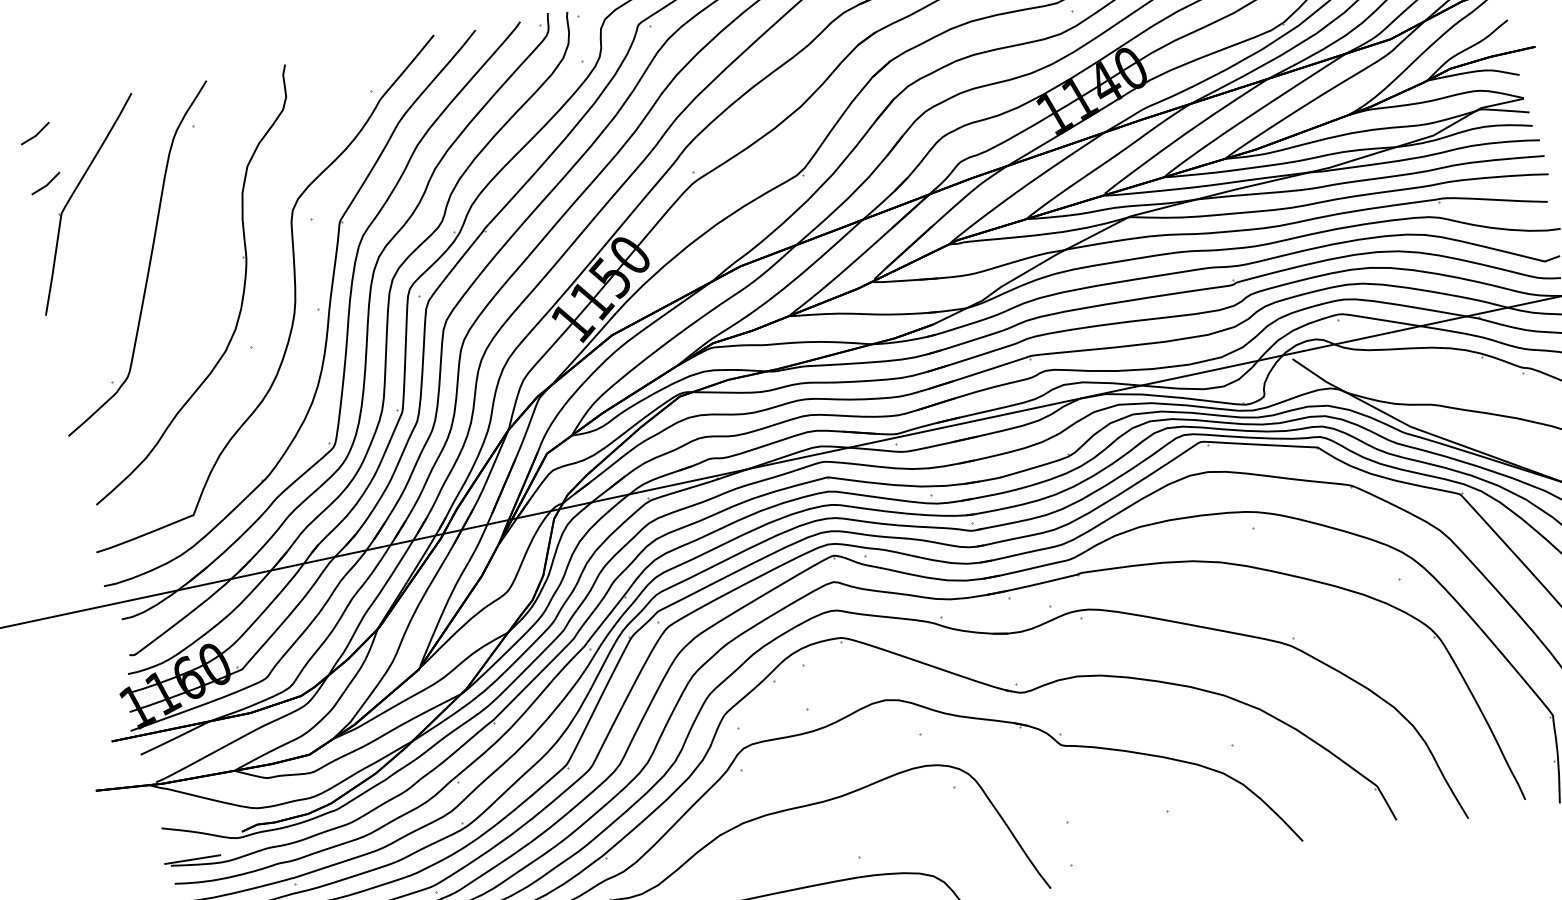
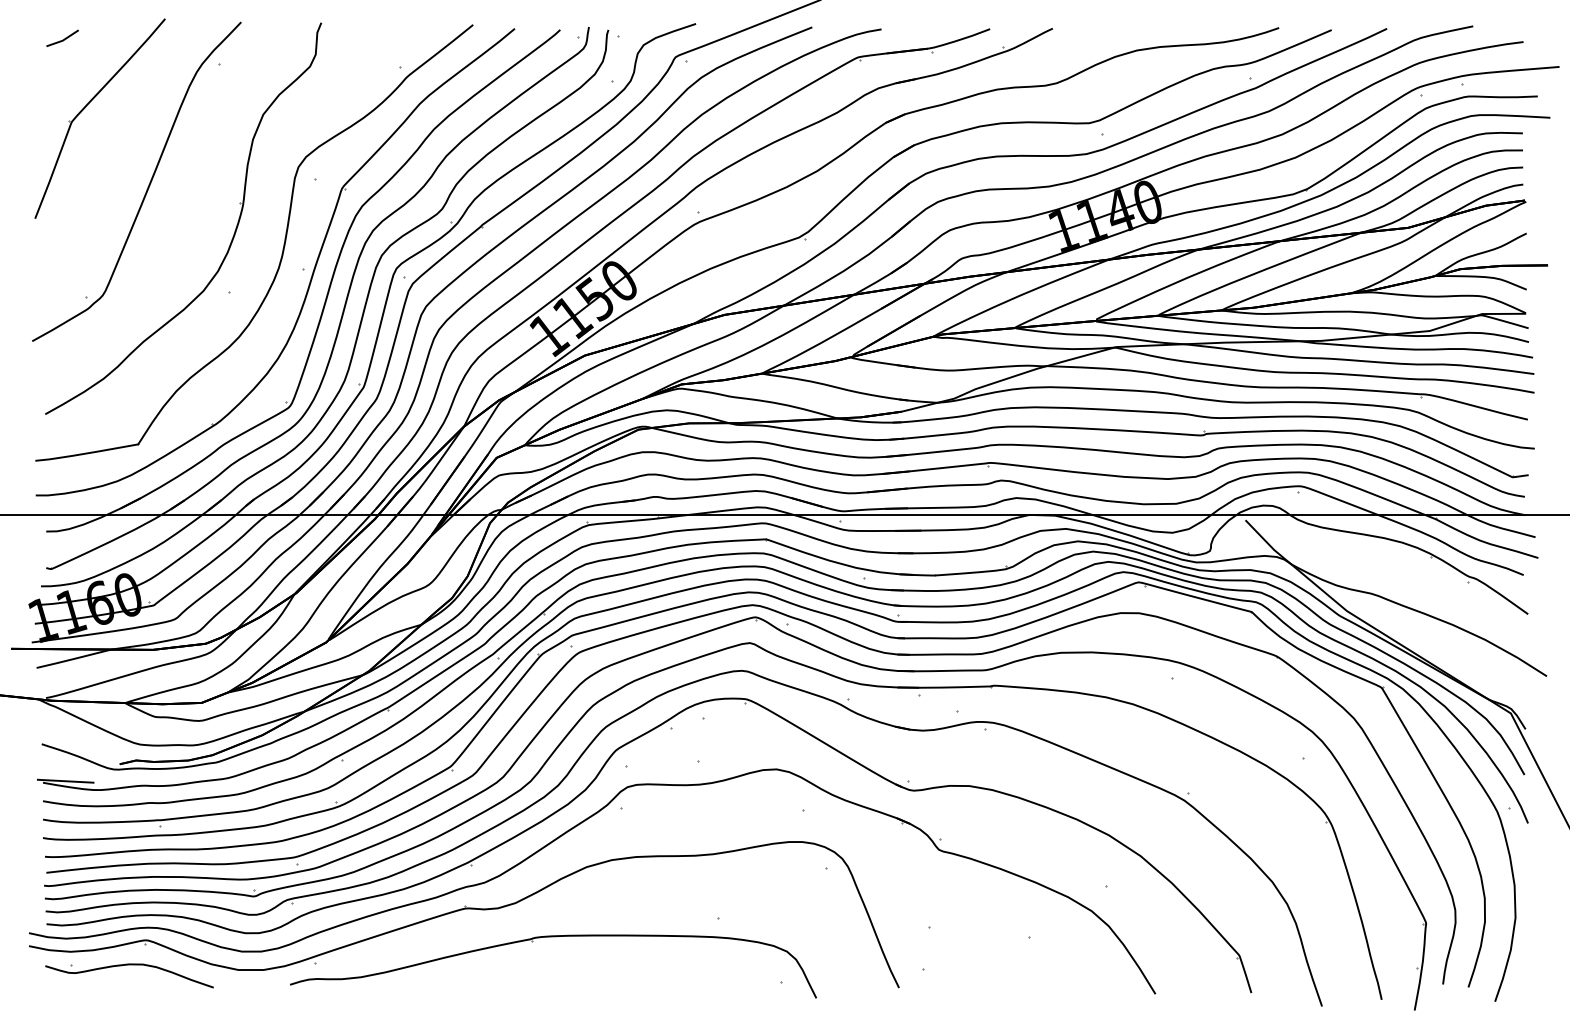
line: (45, 184) -> (62, 90), removed

